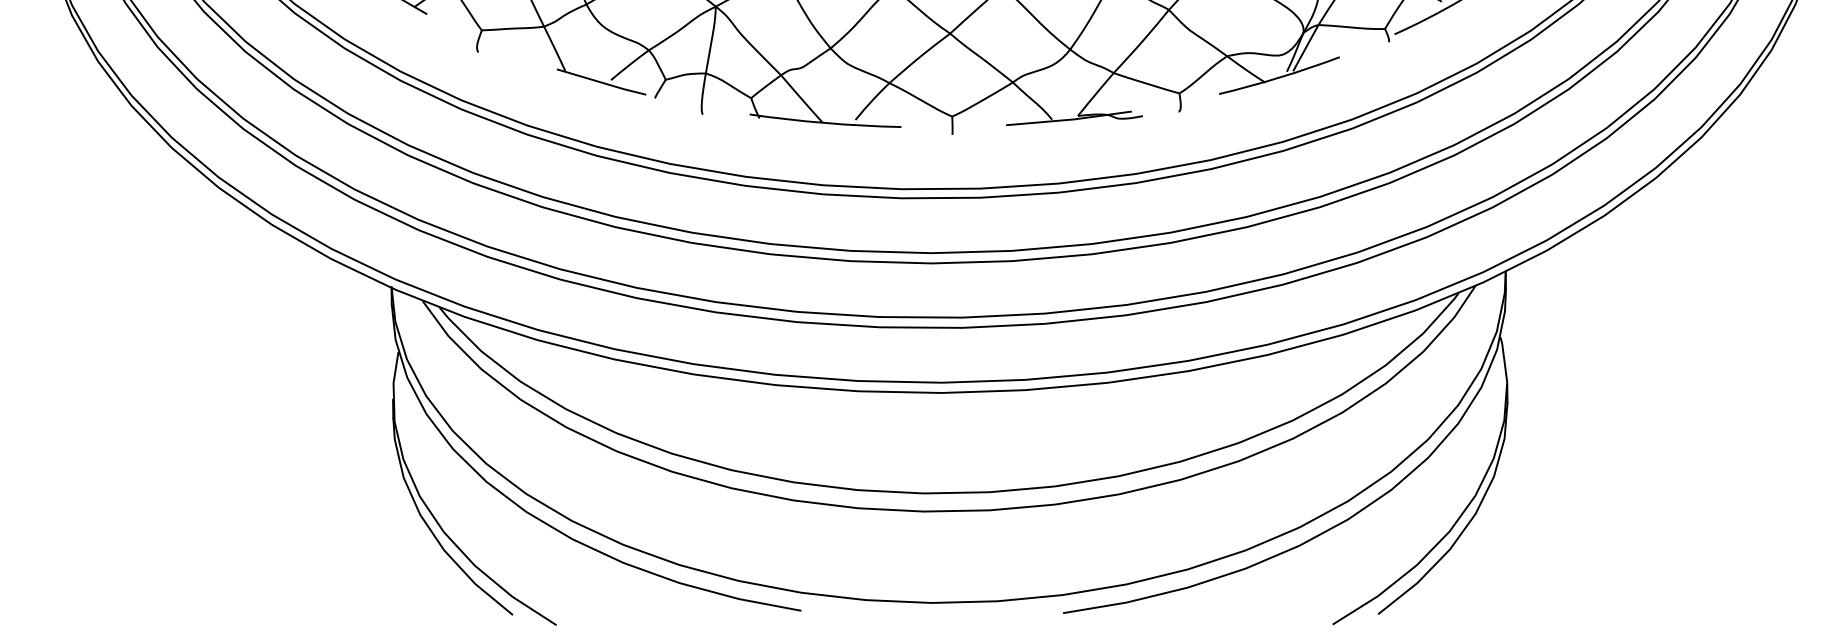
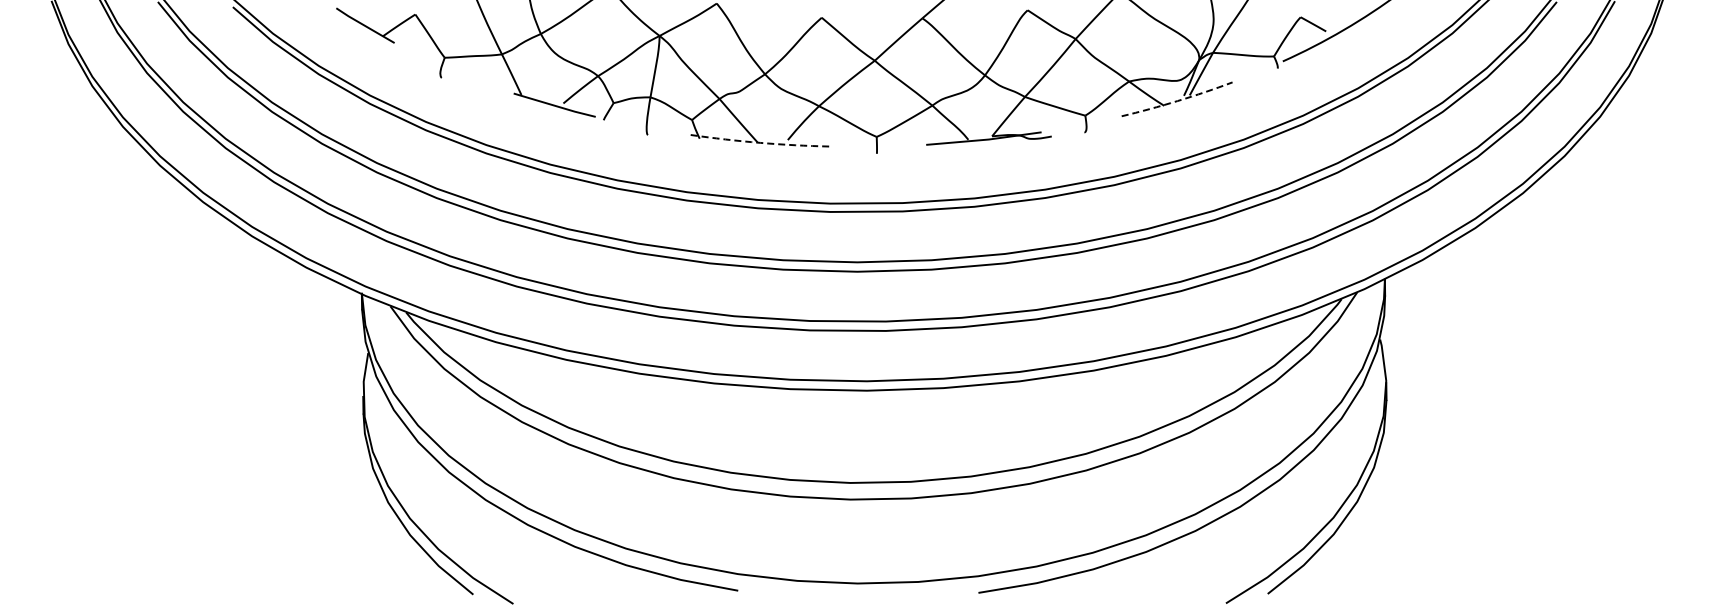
arc: (1279, 77) -> (1177, 101), solid -> dashed
arc: (825, 122) -> (760, 142), solid -> dashed

